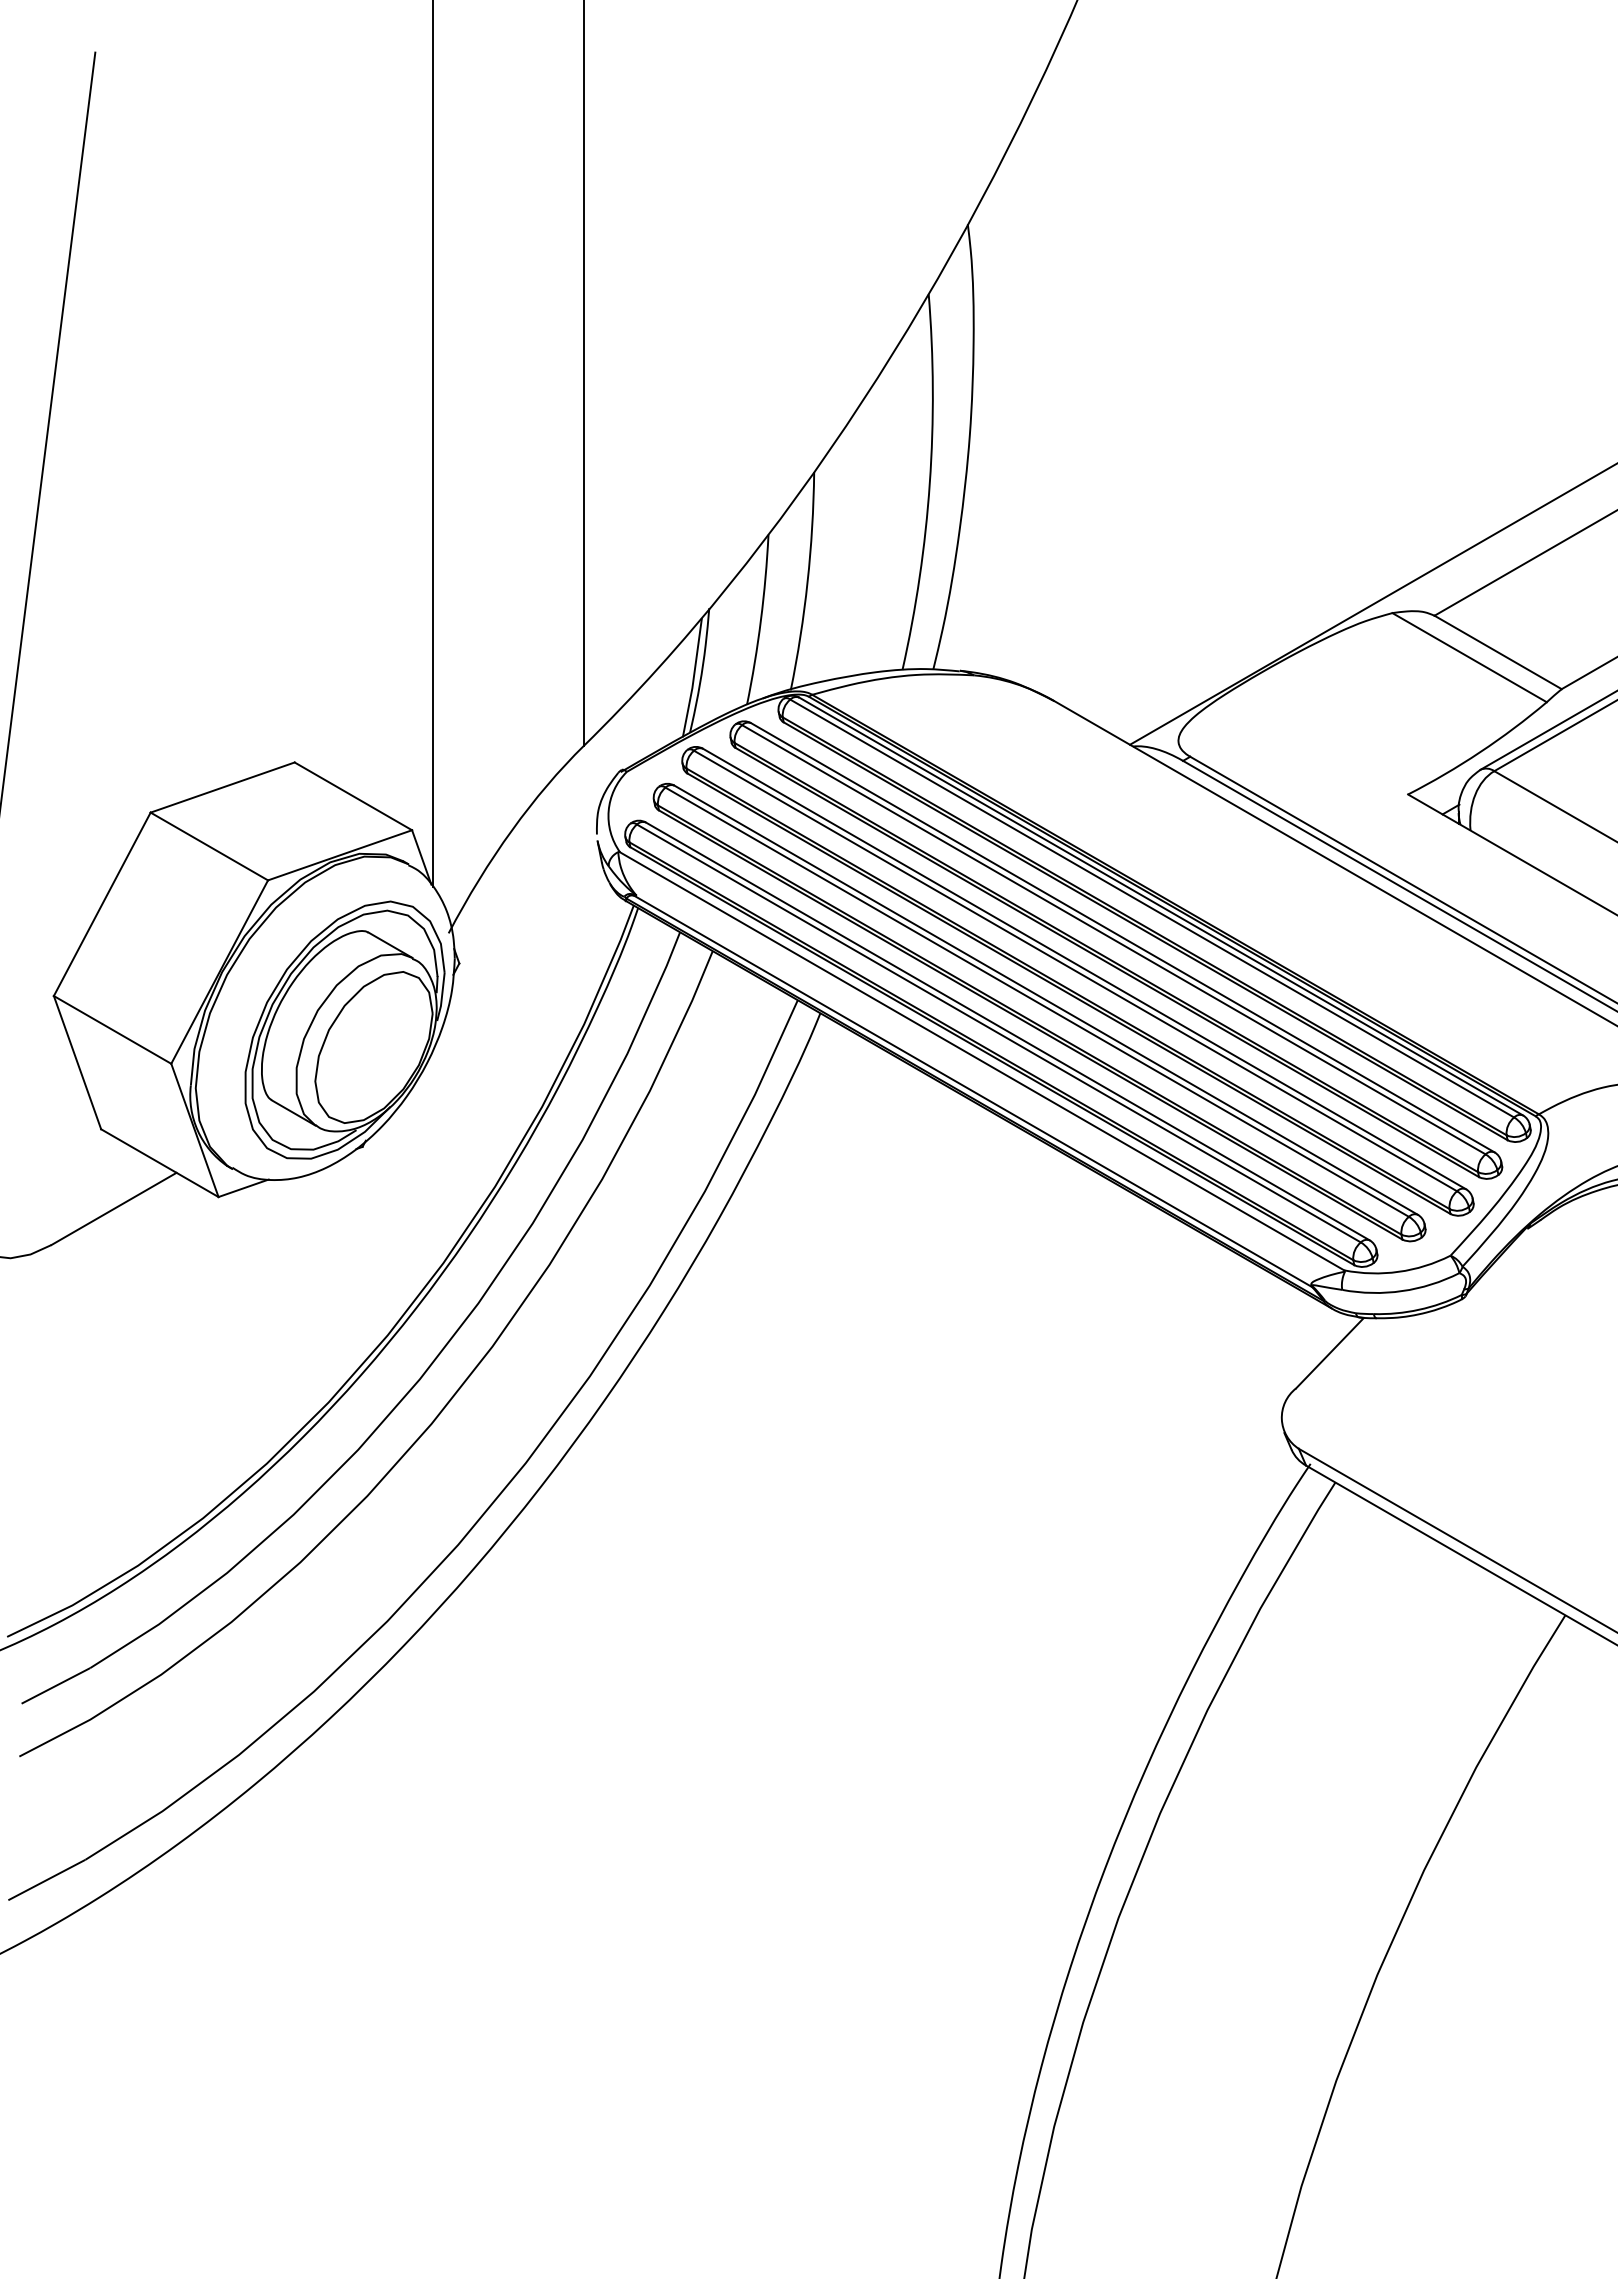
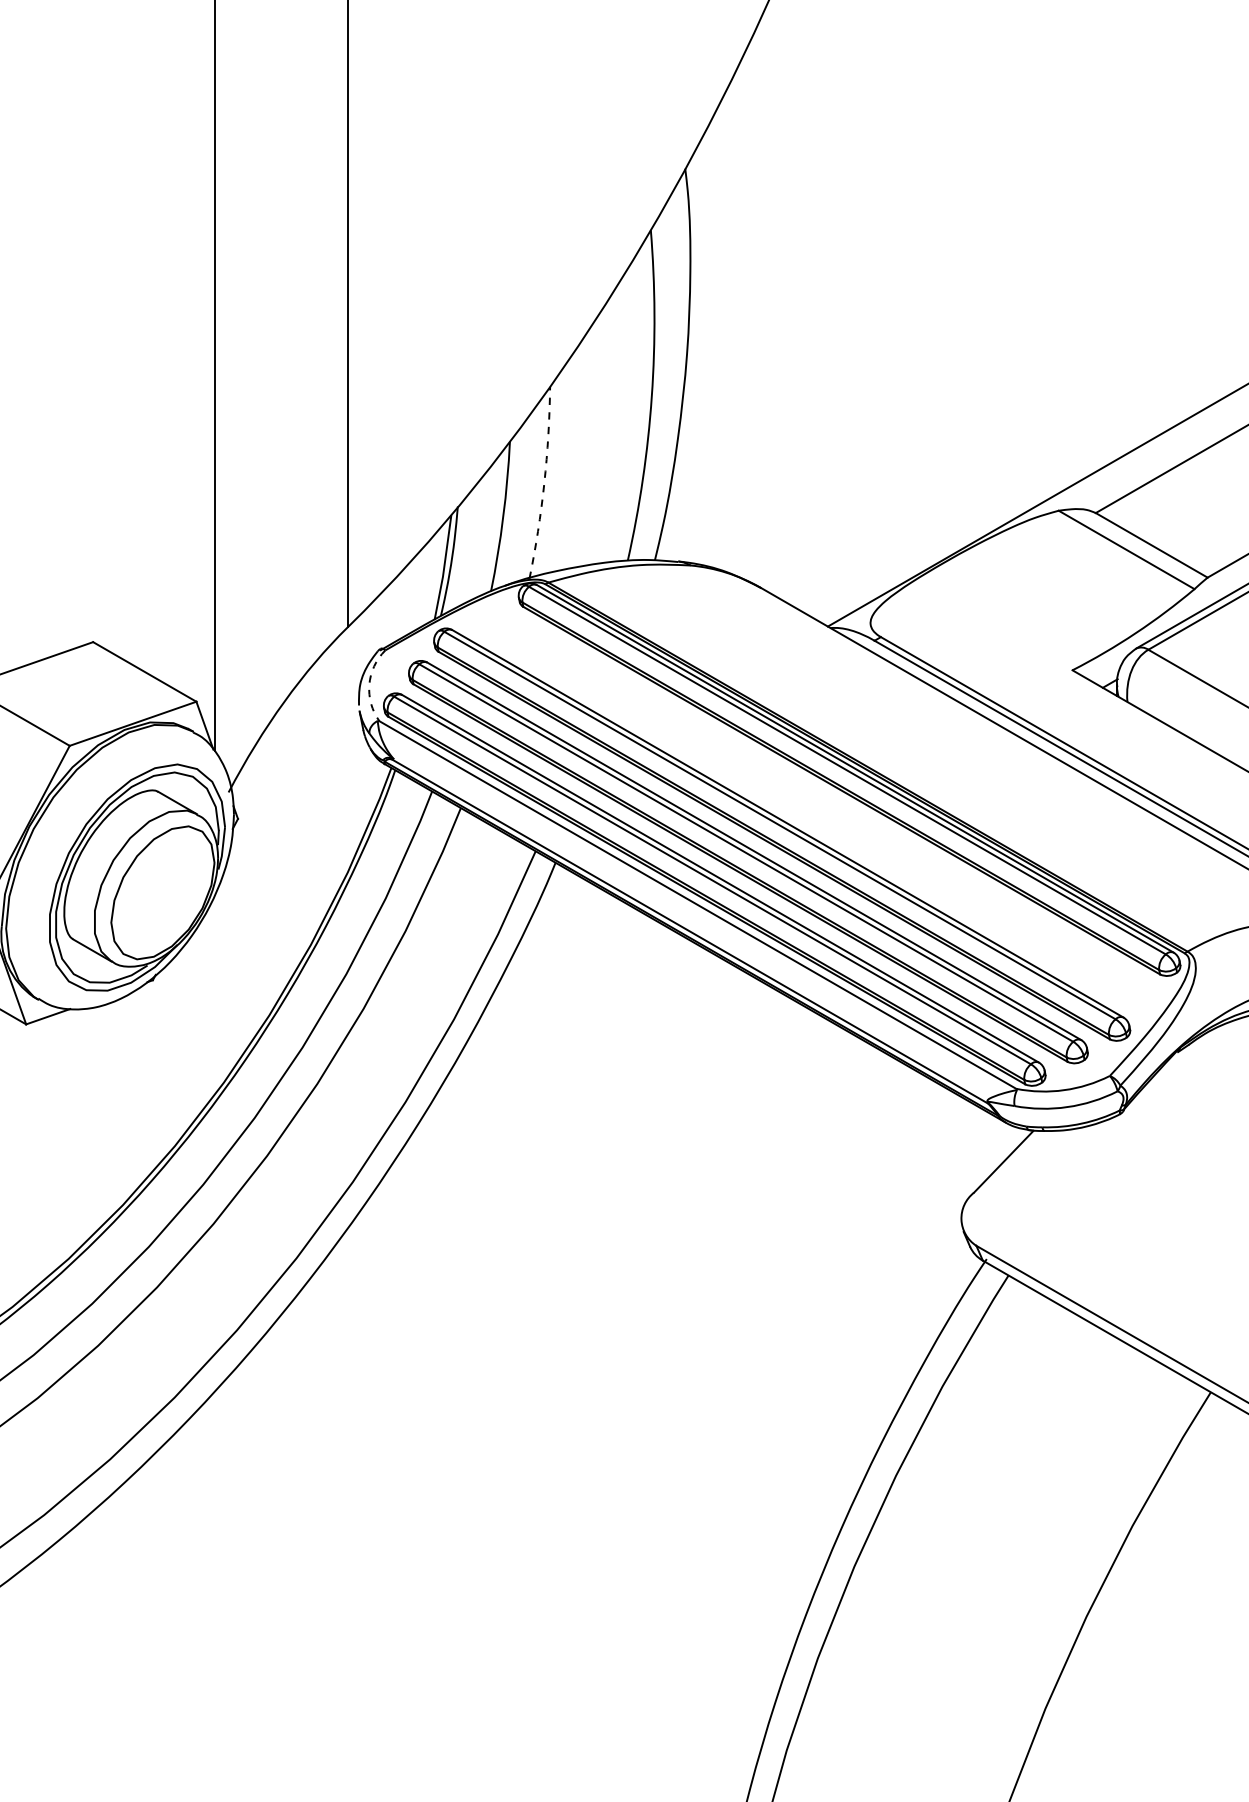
arc: (807, 581) -> (544, 482), solid -> dashed
arc: (608, 810) -> (369, 684), solid -> dashed
part: (1116, 949) -> (816, 806), removed

